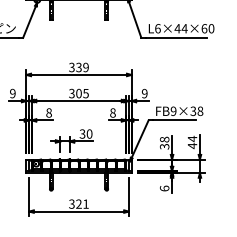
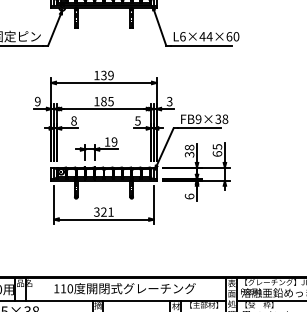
text: (71, 67) -> (96, 75), 339 -> 139
text: (75, 93) -> (100, 101), 305 -> 185
text: (144, 93) -> (169, 101), 9 -> 3
text: (112, 112) -> (137, 120), 8 -> 5
text: (85, 133) -> (110, 141), 30 -> 19
text: (192, 142) -> (217, 150), 44 -> 65

